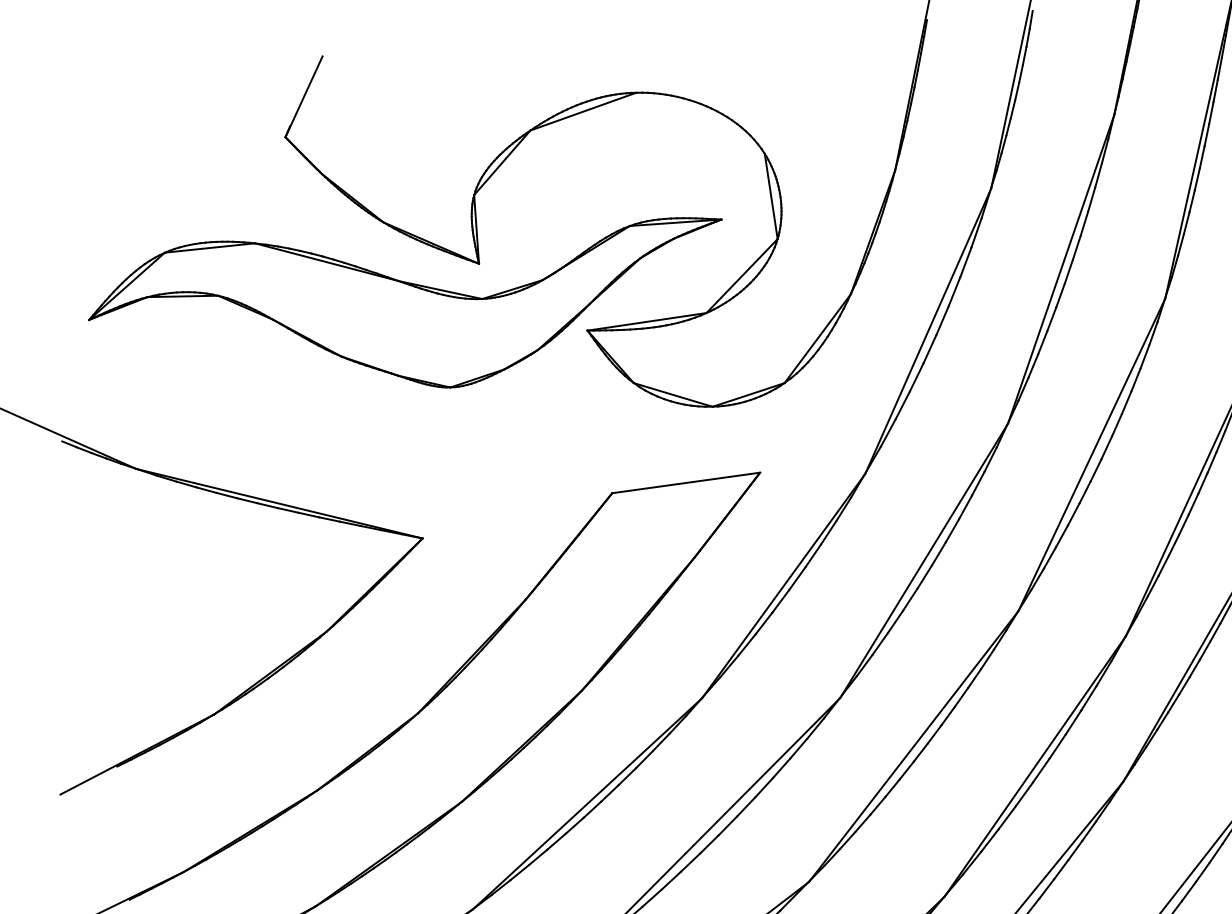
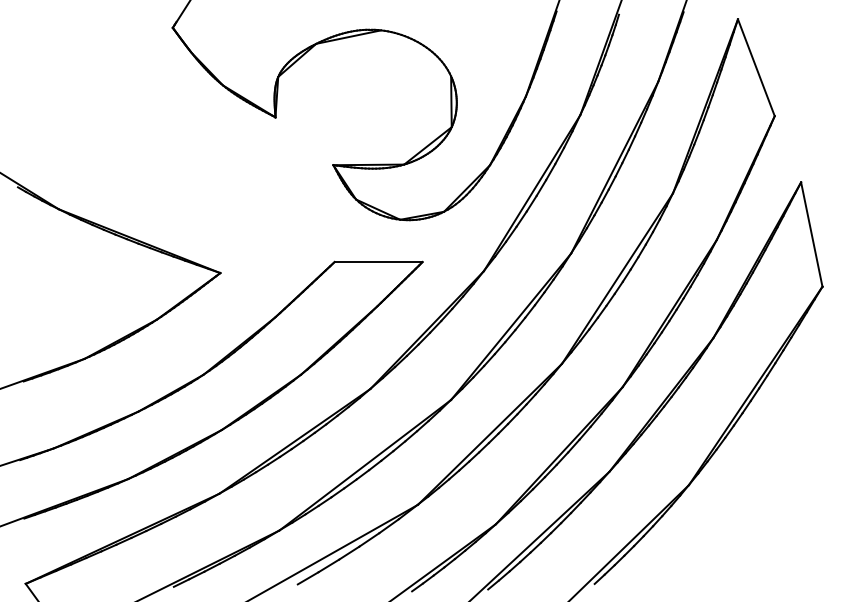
part: (408, 302) -> (231, 134), removed

